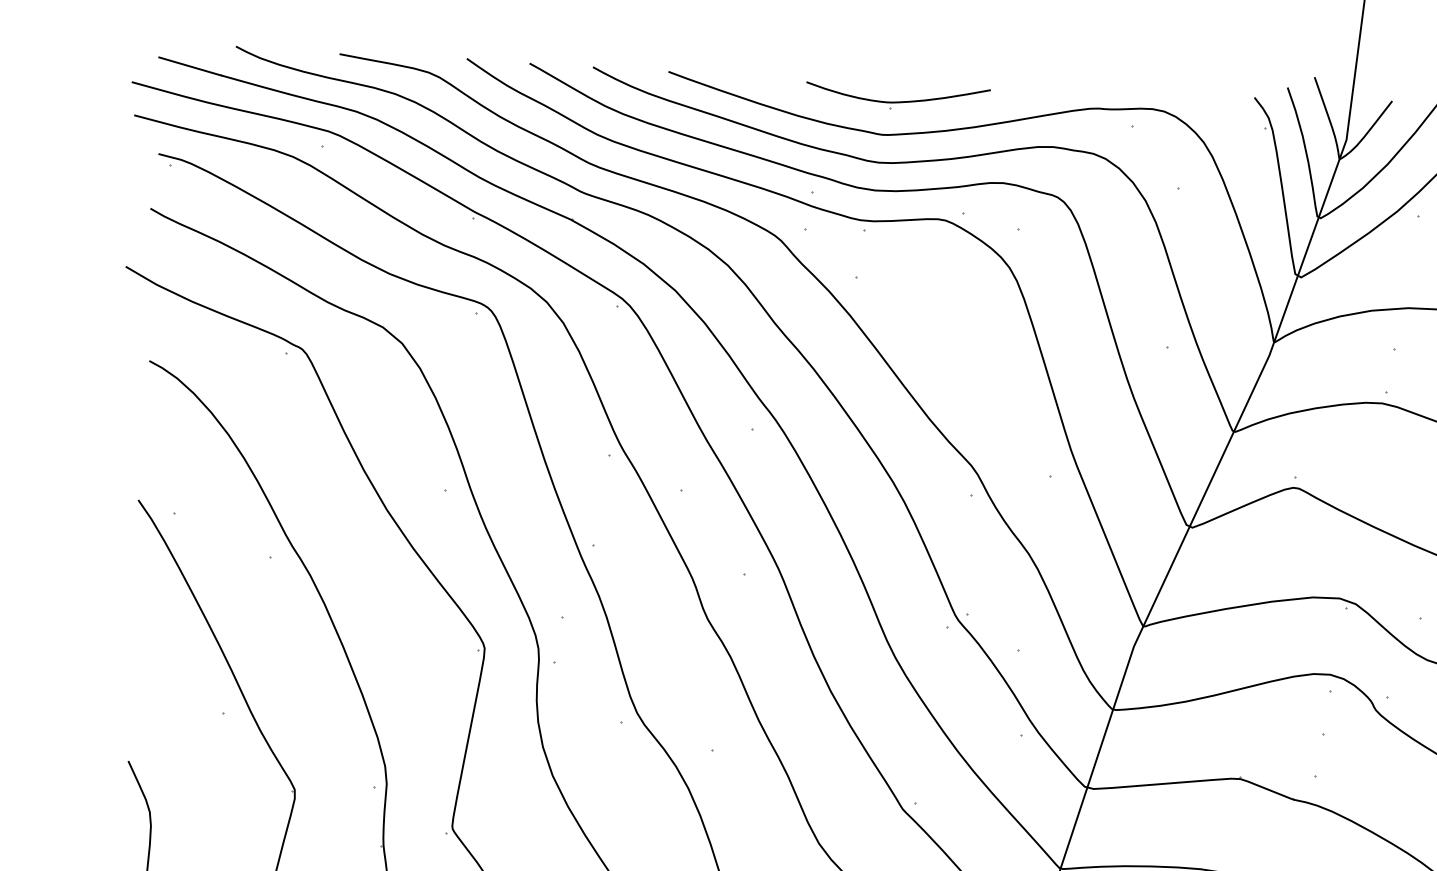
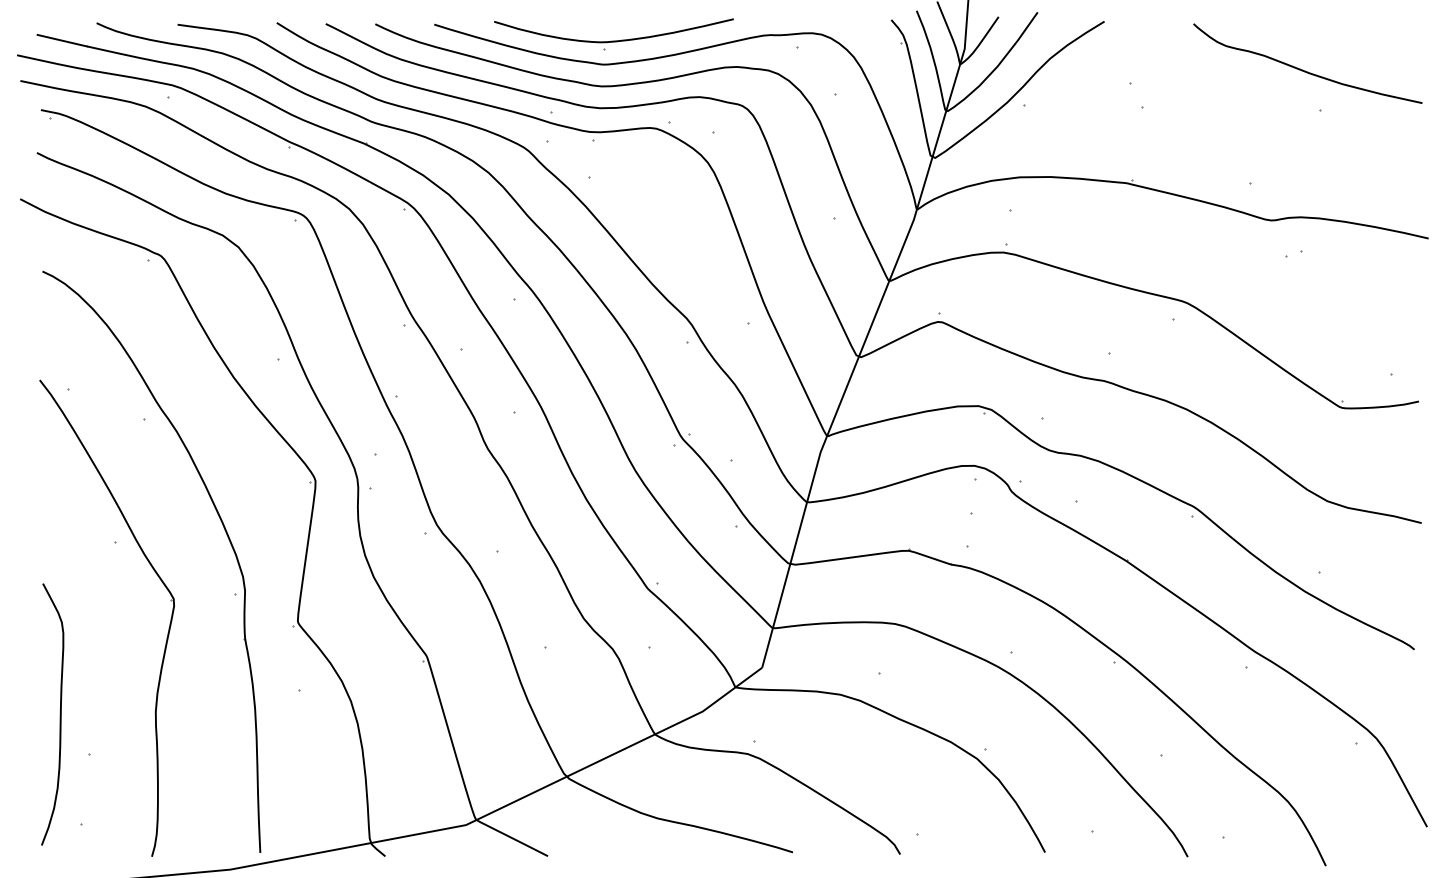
part: (897, 96) -> (613, 34), size x1.67

